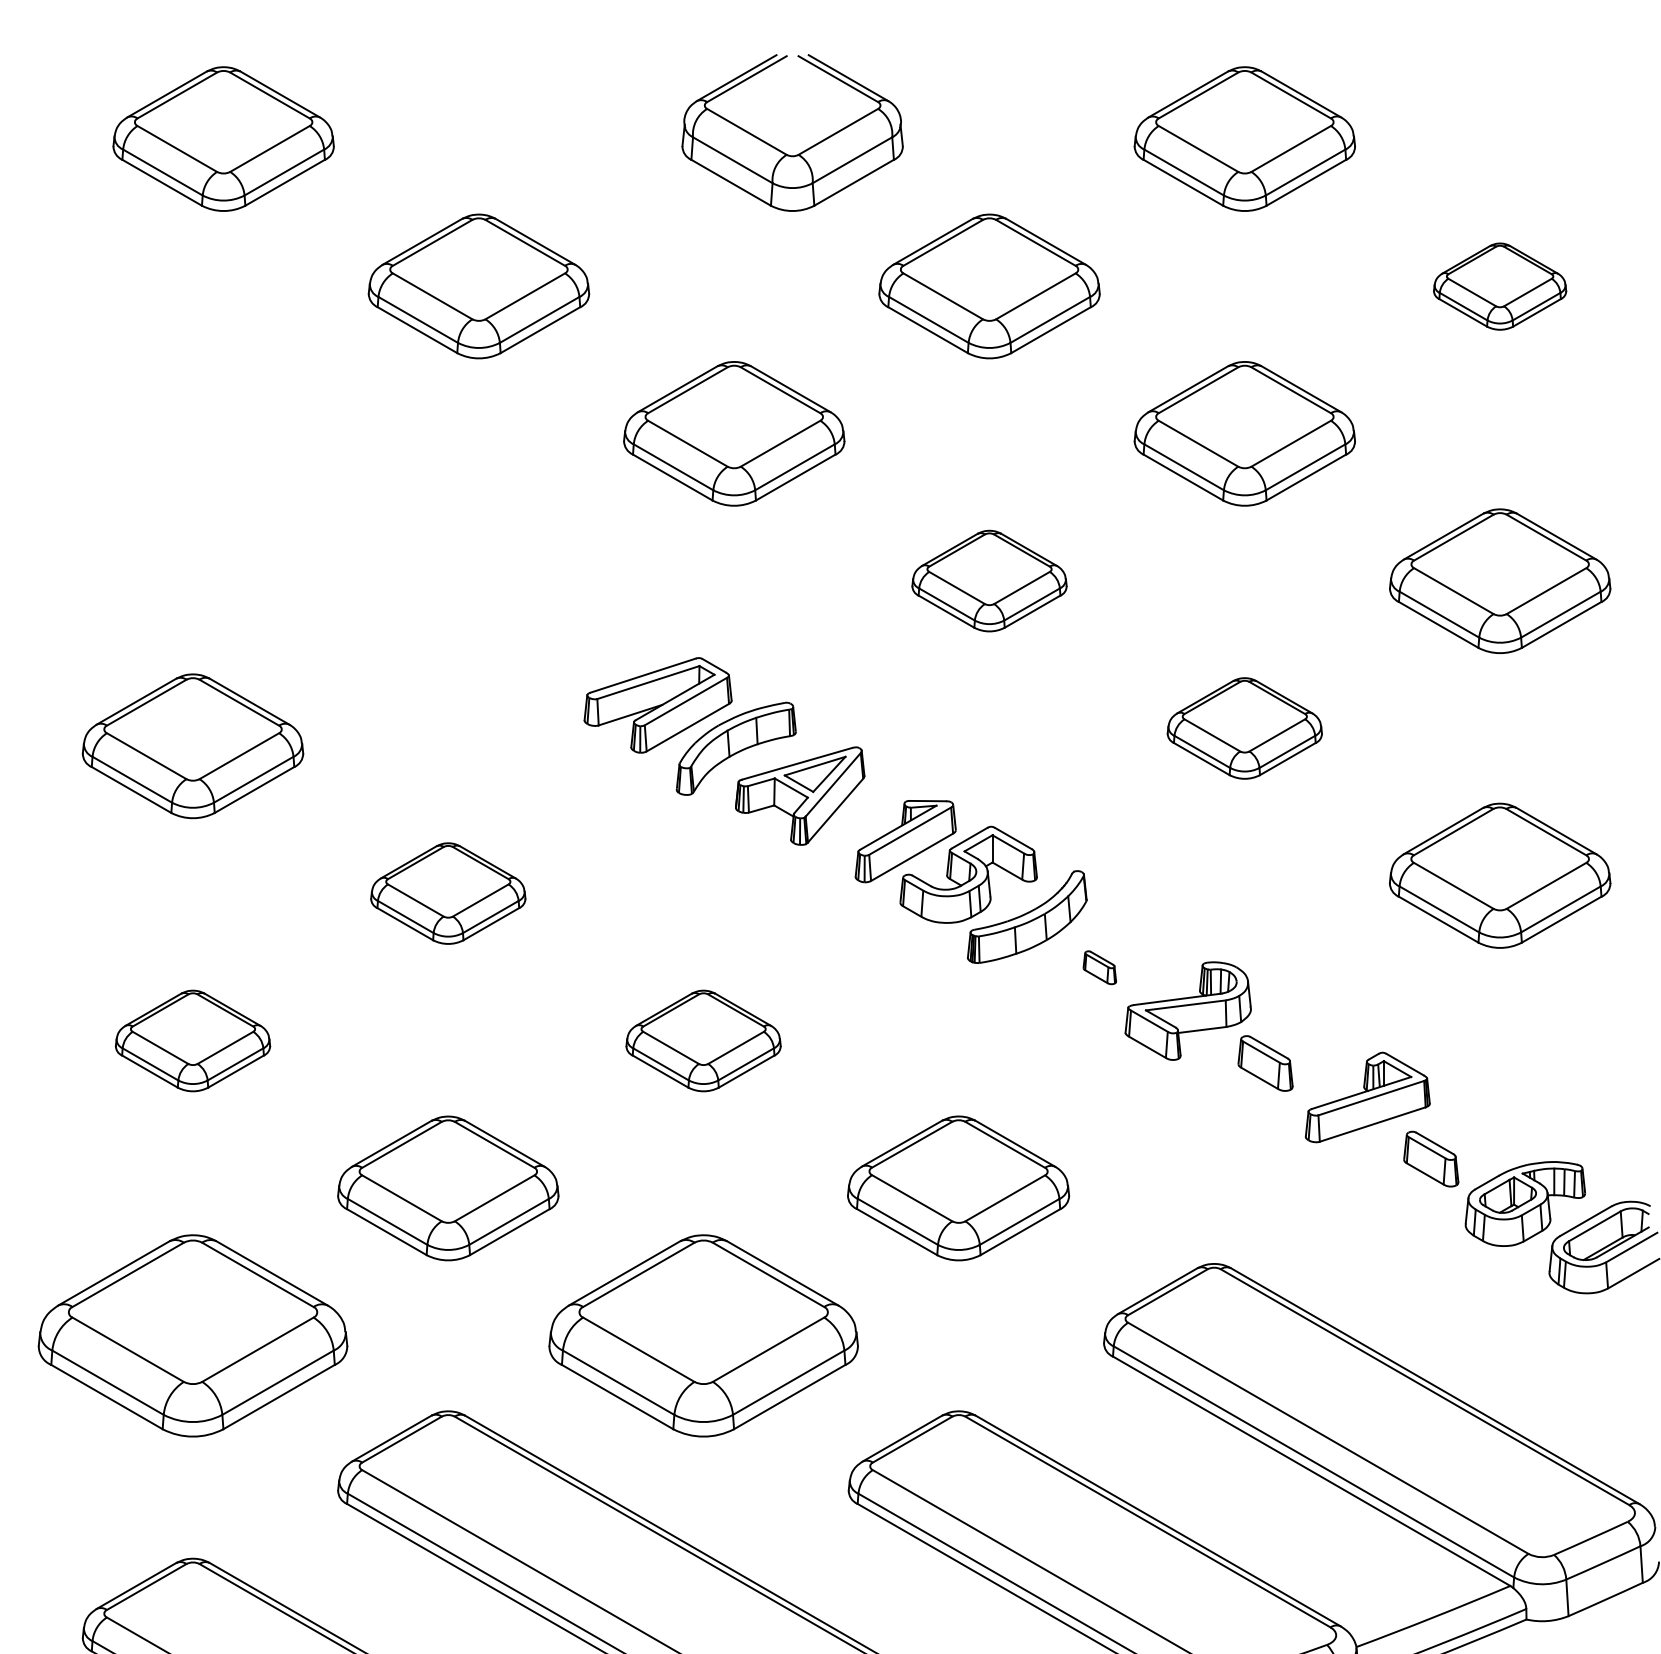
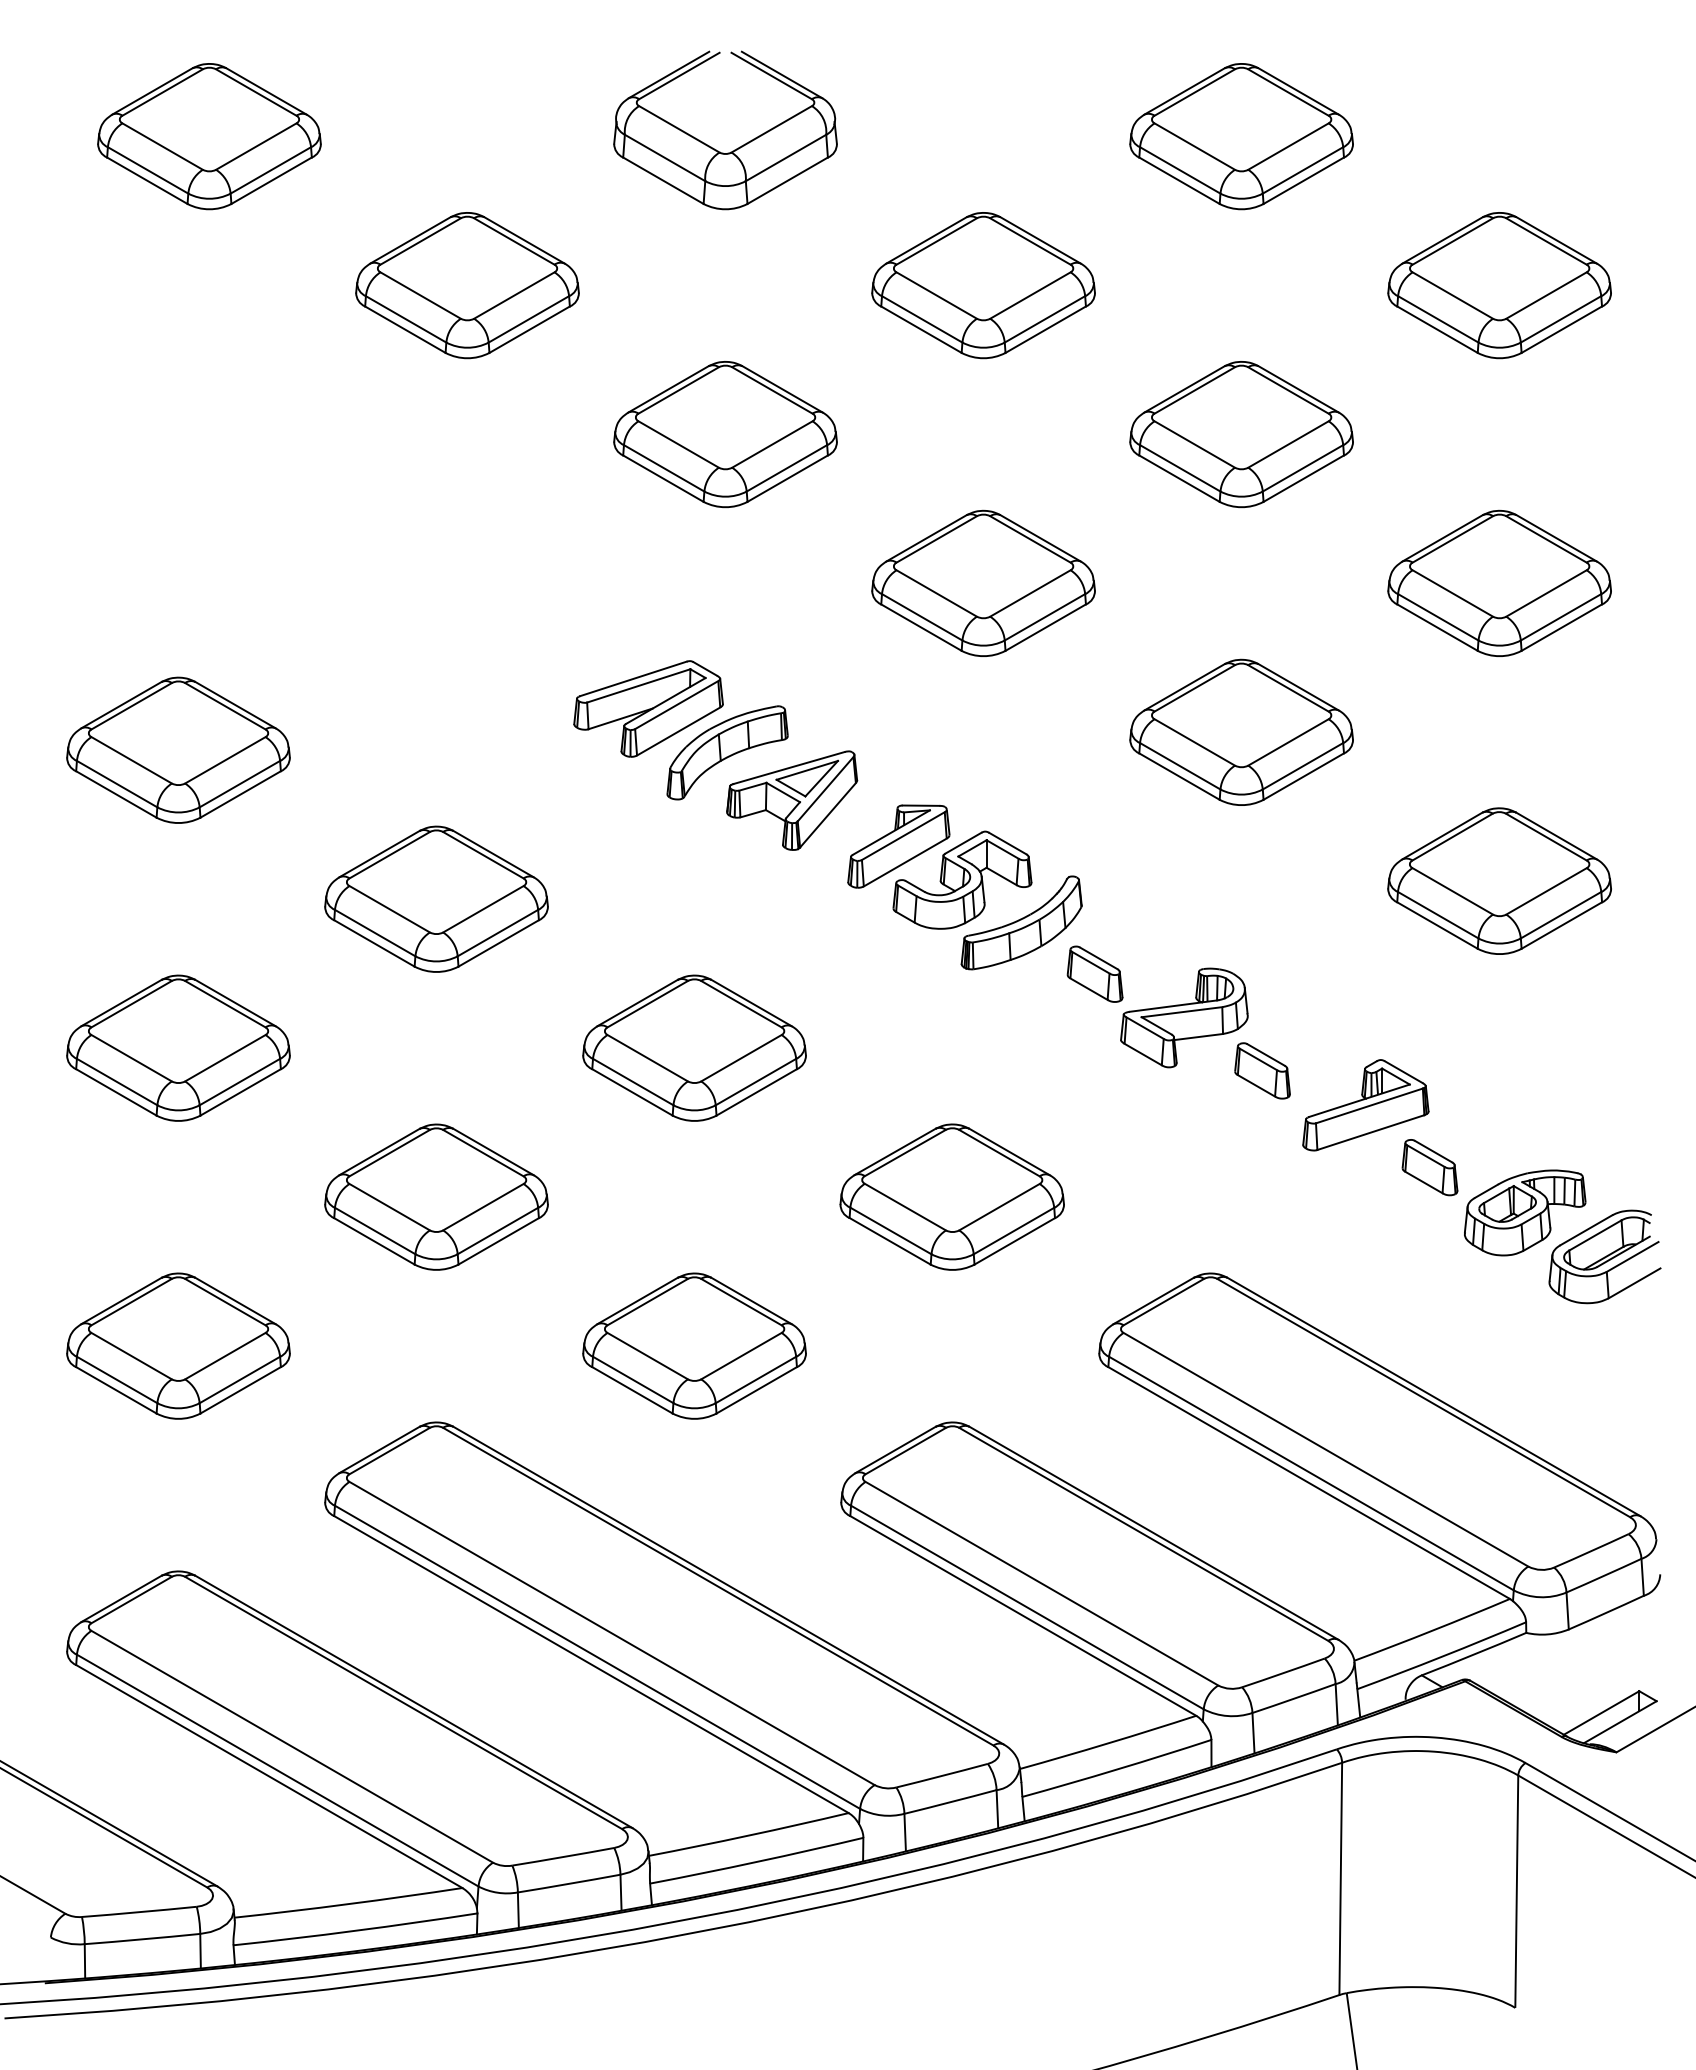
part: (783, 151) -> (716, 149), moved
part: (1500, 286) -> (1499, 285), size x1.67
part: (989, 580) -> (983, 582), size x1.43
part: (1244, 727) -> (1241, 731), size x1.43
part: (448, 892) -> (436, 898), size x1.43
part: (1099, 967) -> (1094, 973), size x1.67
part: (193, 1040) -> (178, 1047), size x1.43
part: (703, 1040) -> (694, 1047), size x1.43
part: (193, 1335) -> (178, 1345), size x0.71
part: (703, 1335) -> (694, 1345), size x0.71

